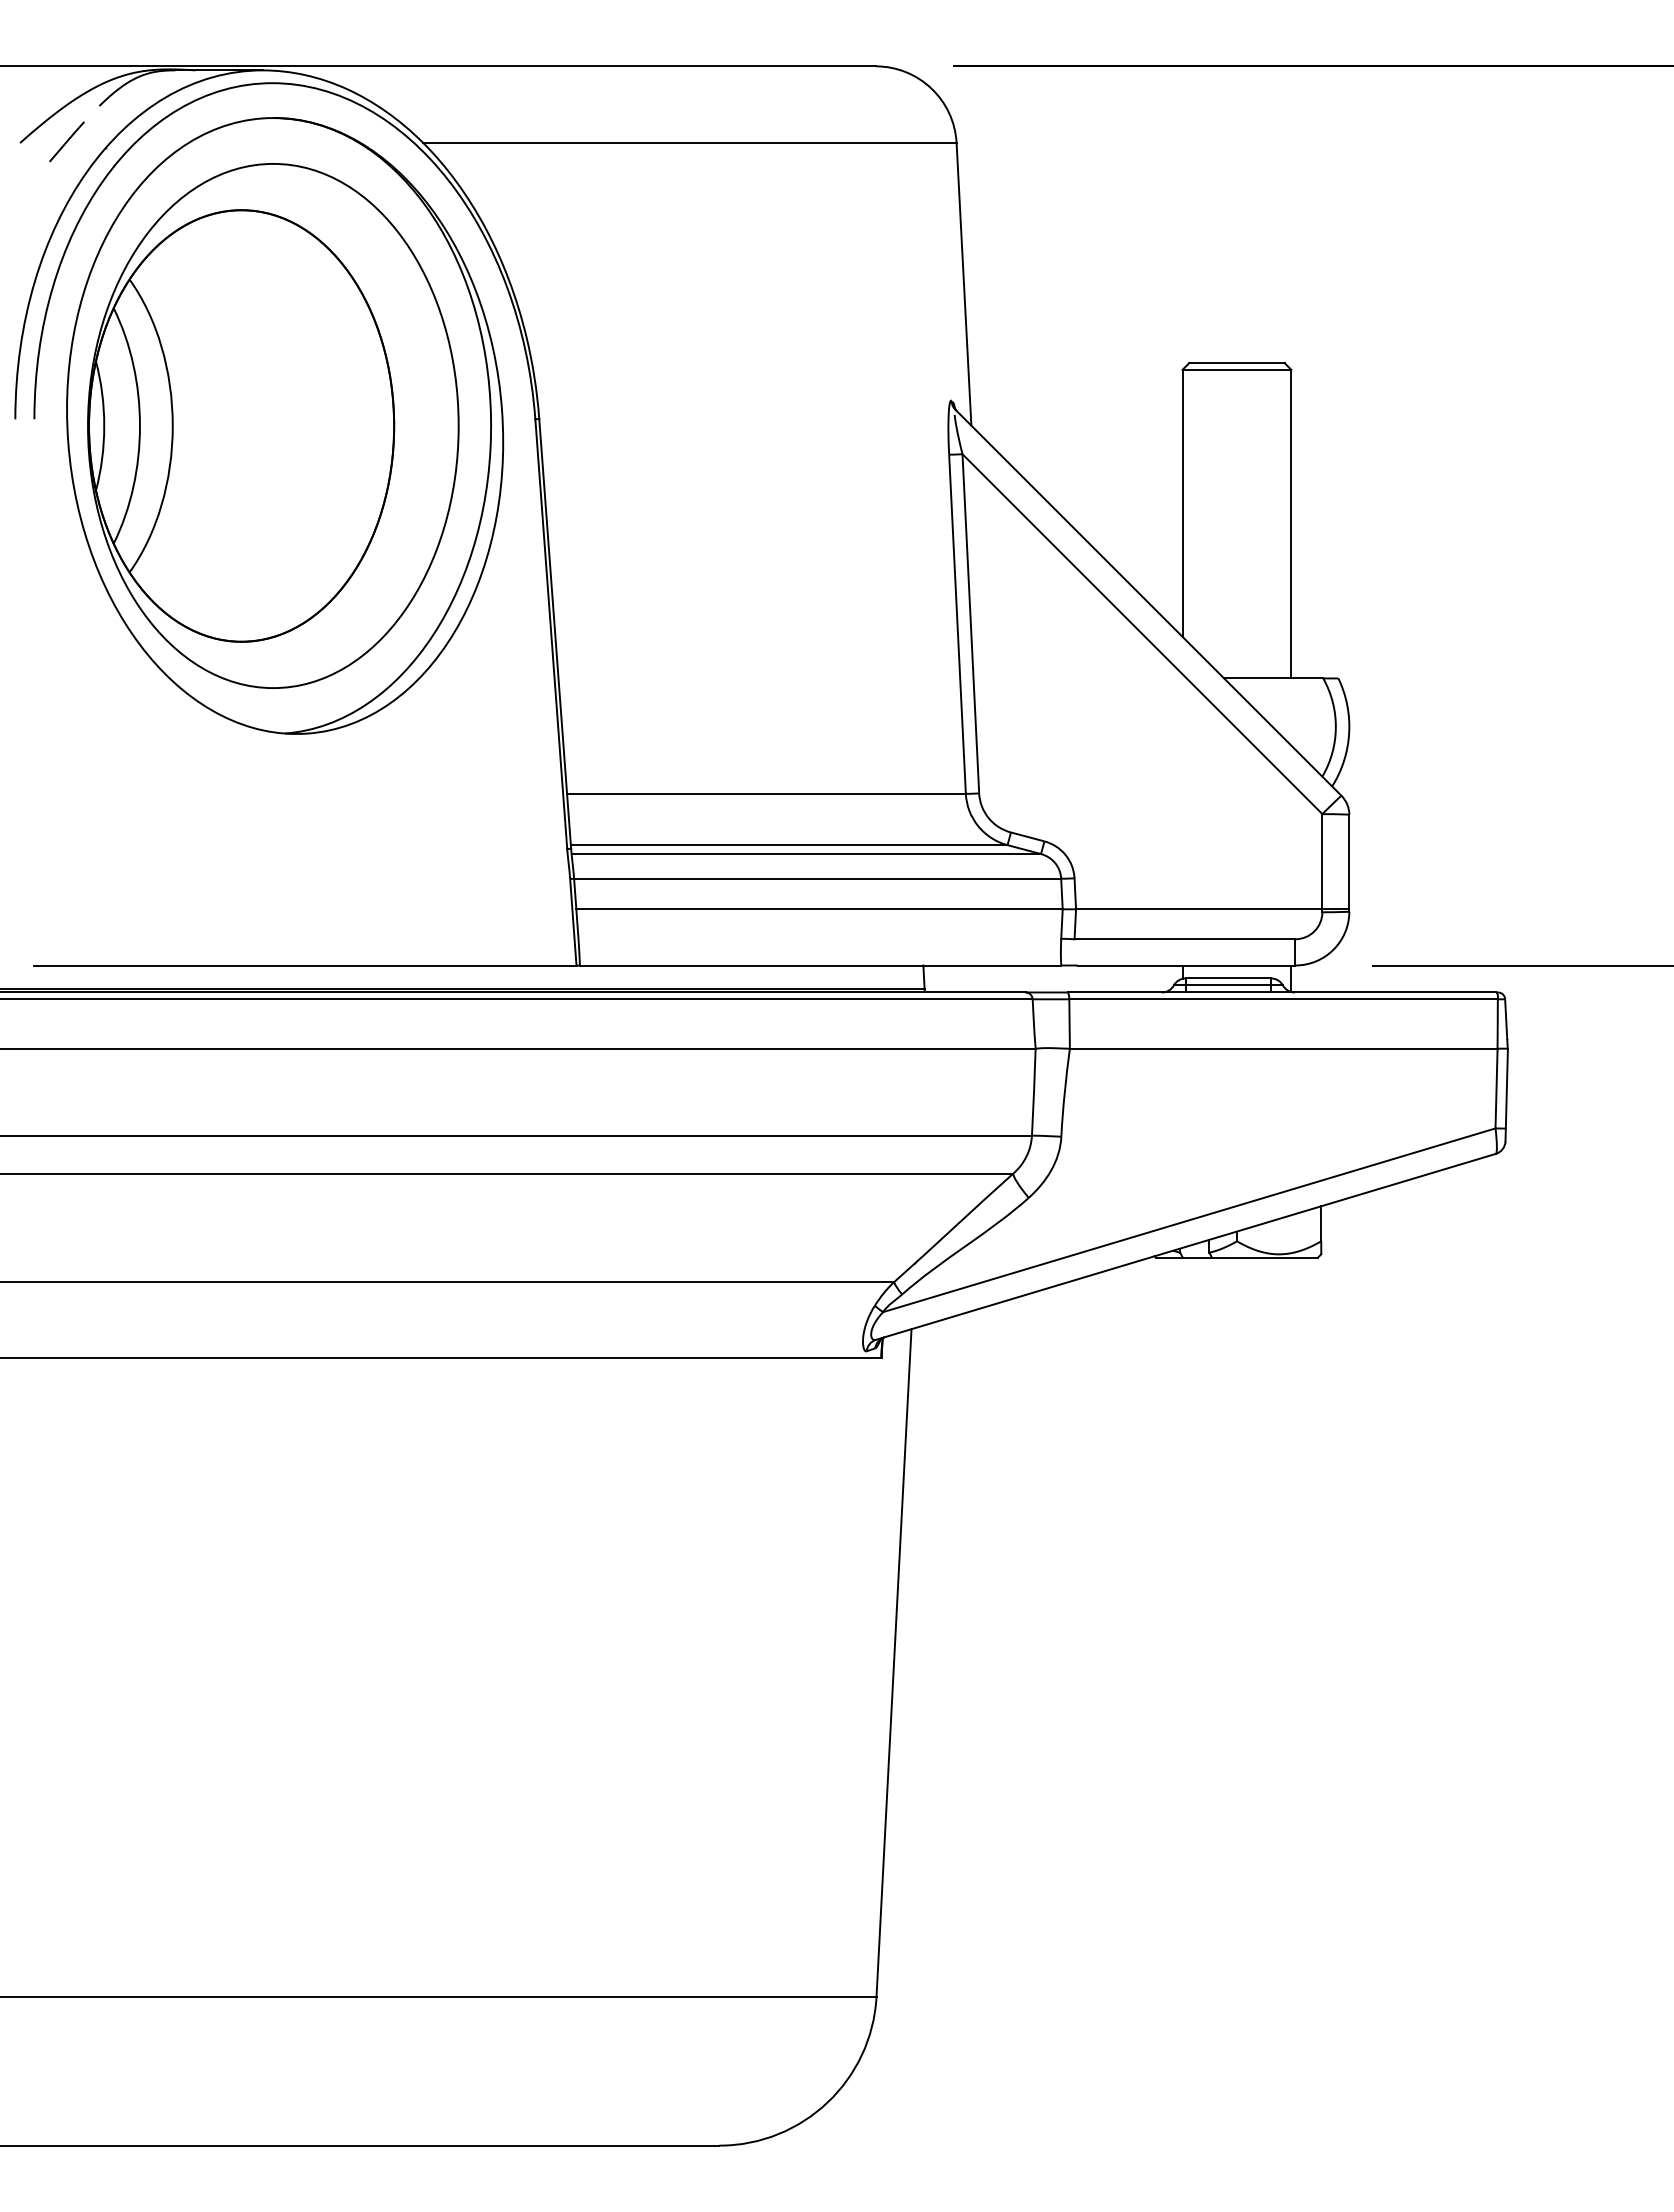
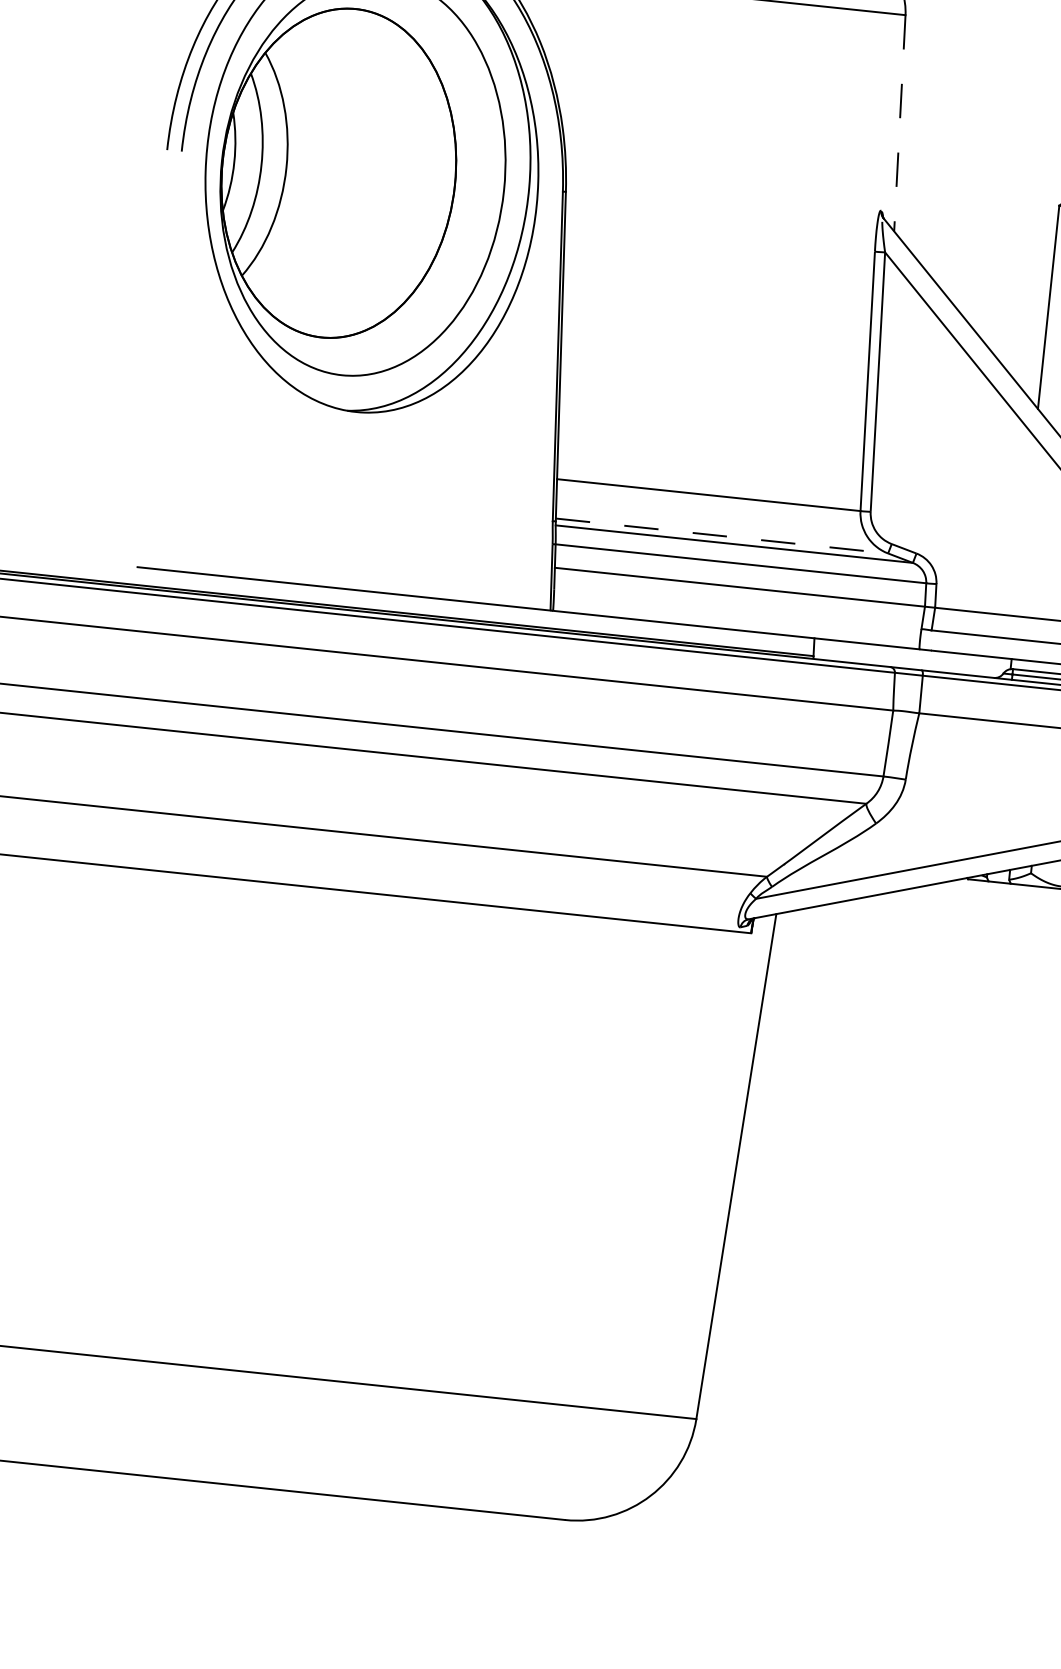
line: (964, 284) -> (900, 123), solid -> dashed
line: (789, 845) -> (722, 536), solid -> dashed

